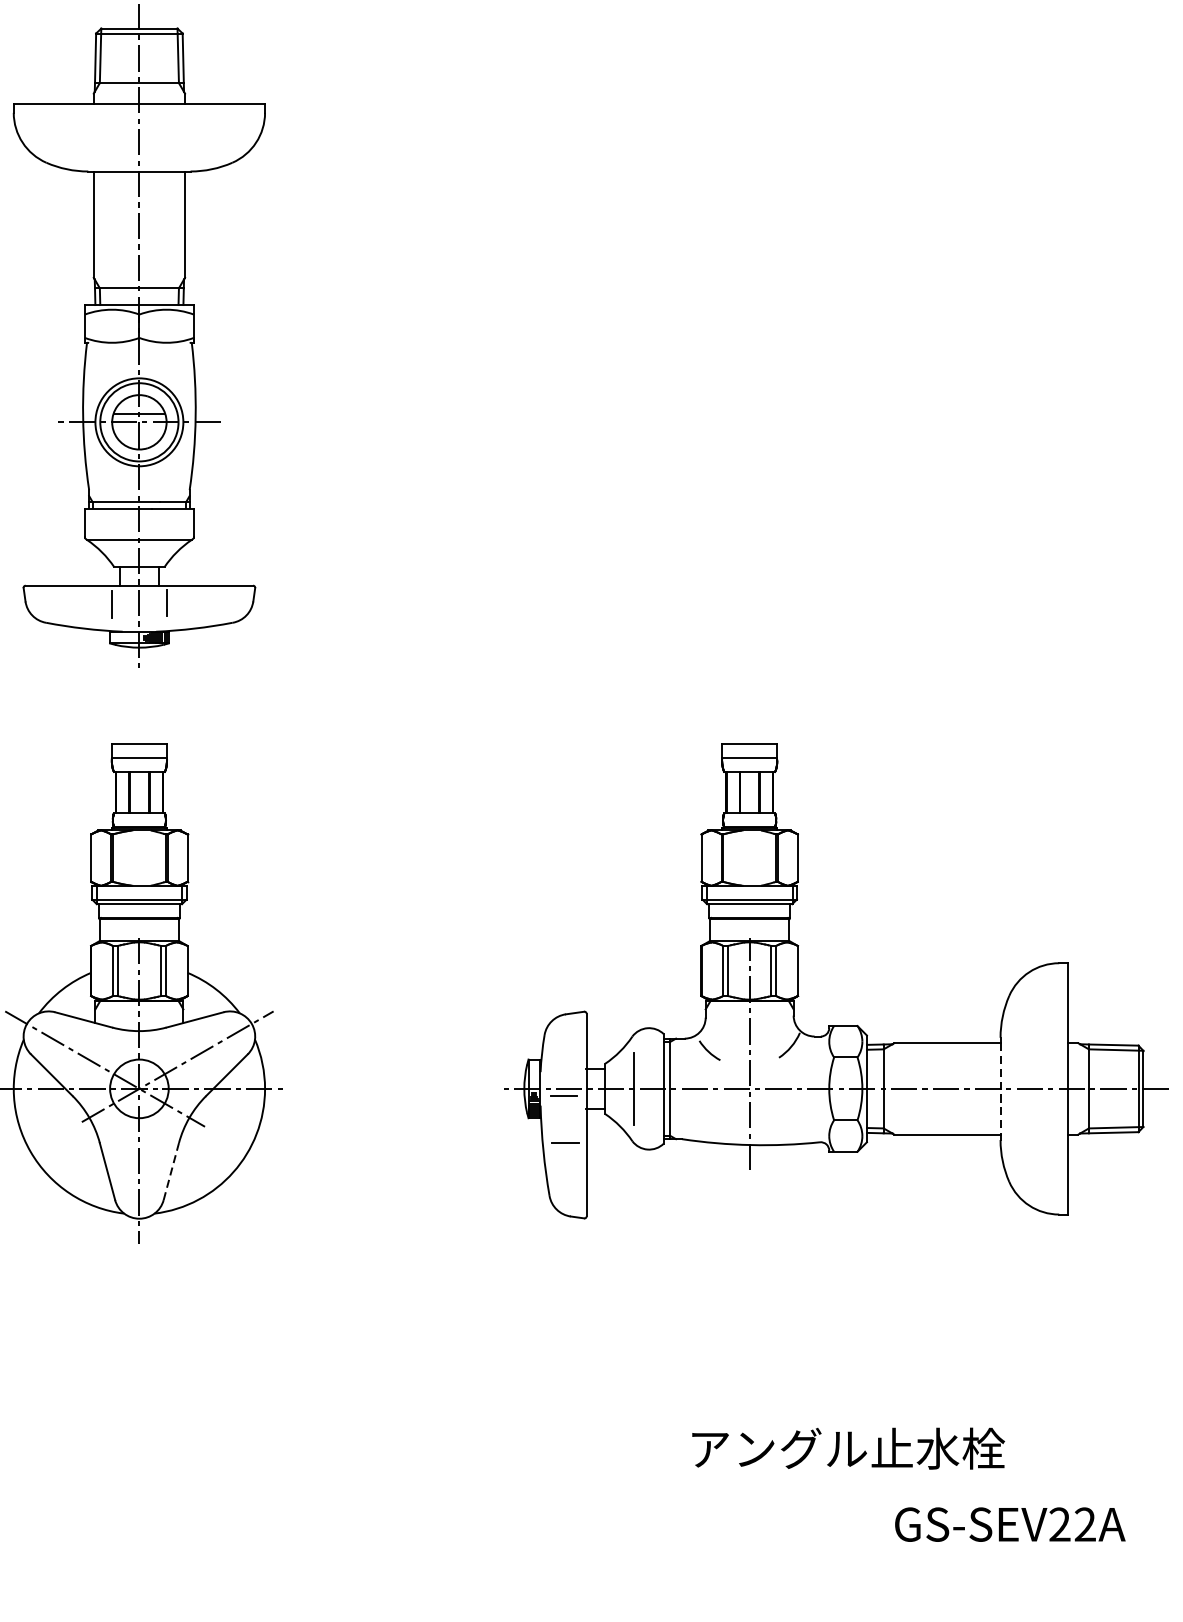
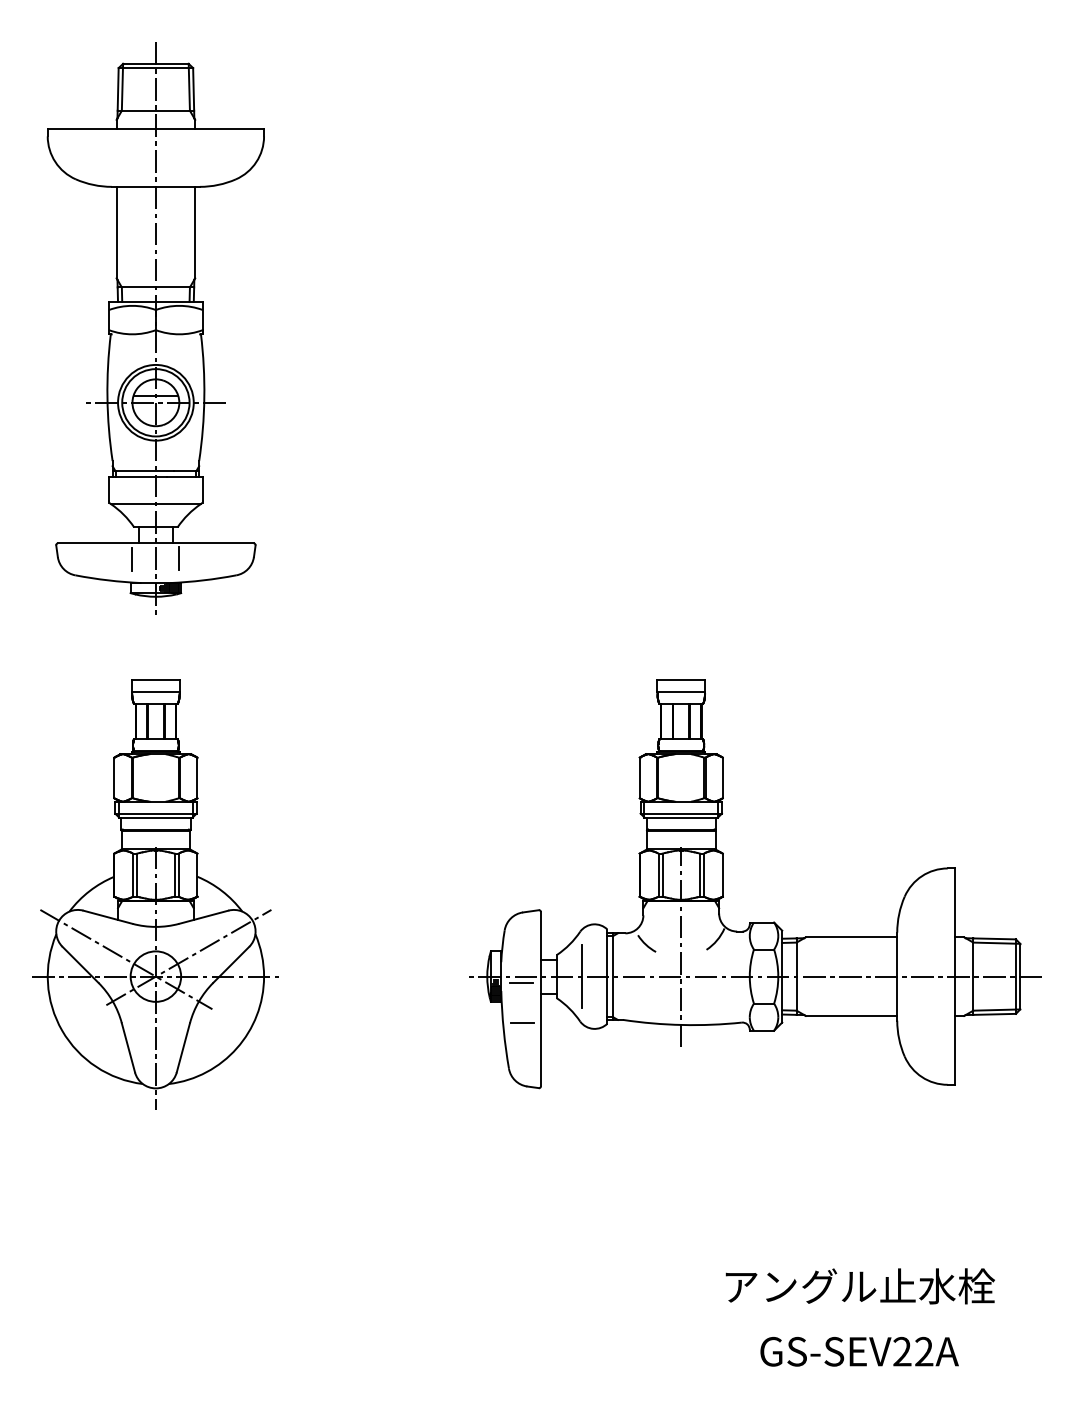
line: (1000, 1089) -> (897, 977), dashed -> solid
line: (171, 1171) -> (183, 1047), dashed -> solid
text: (847, 1448) -> (859, 1286), moved
text: (1010, 1524) -> (859, 1351), moved

